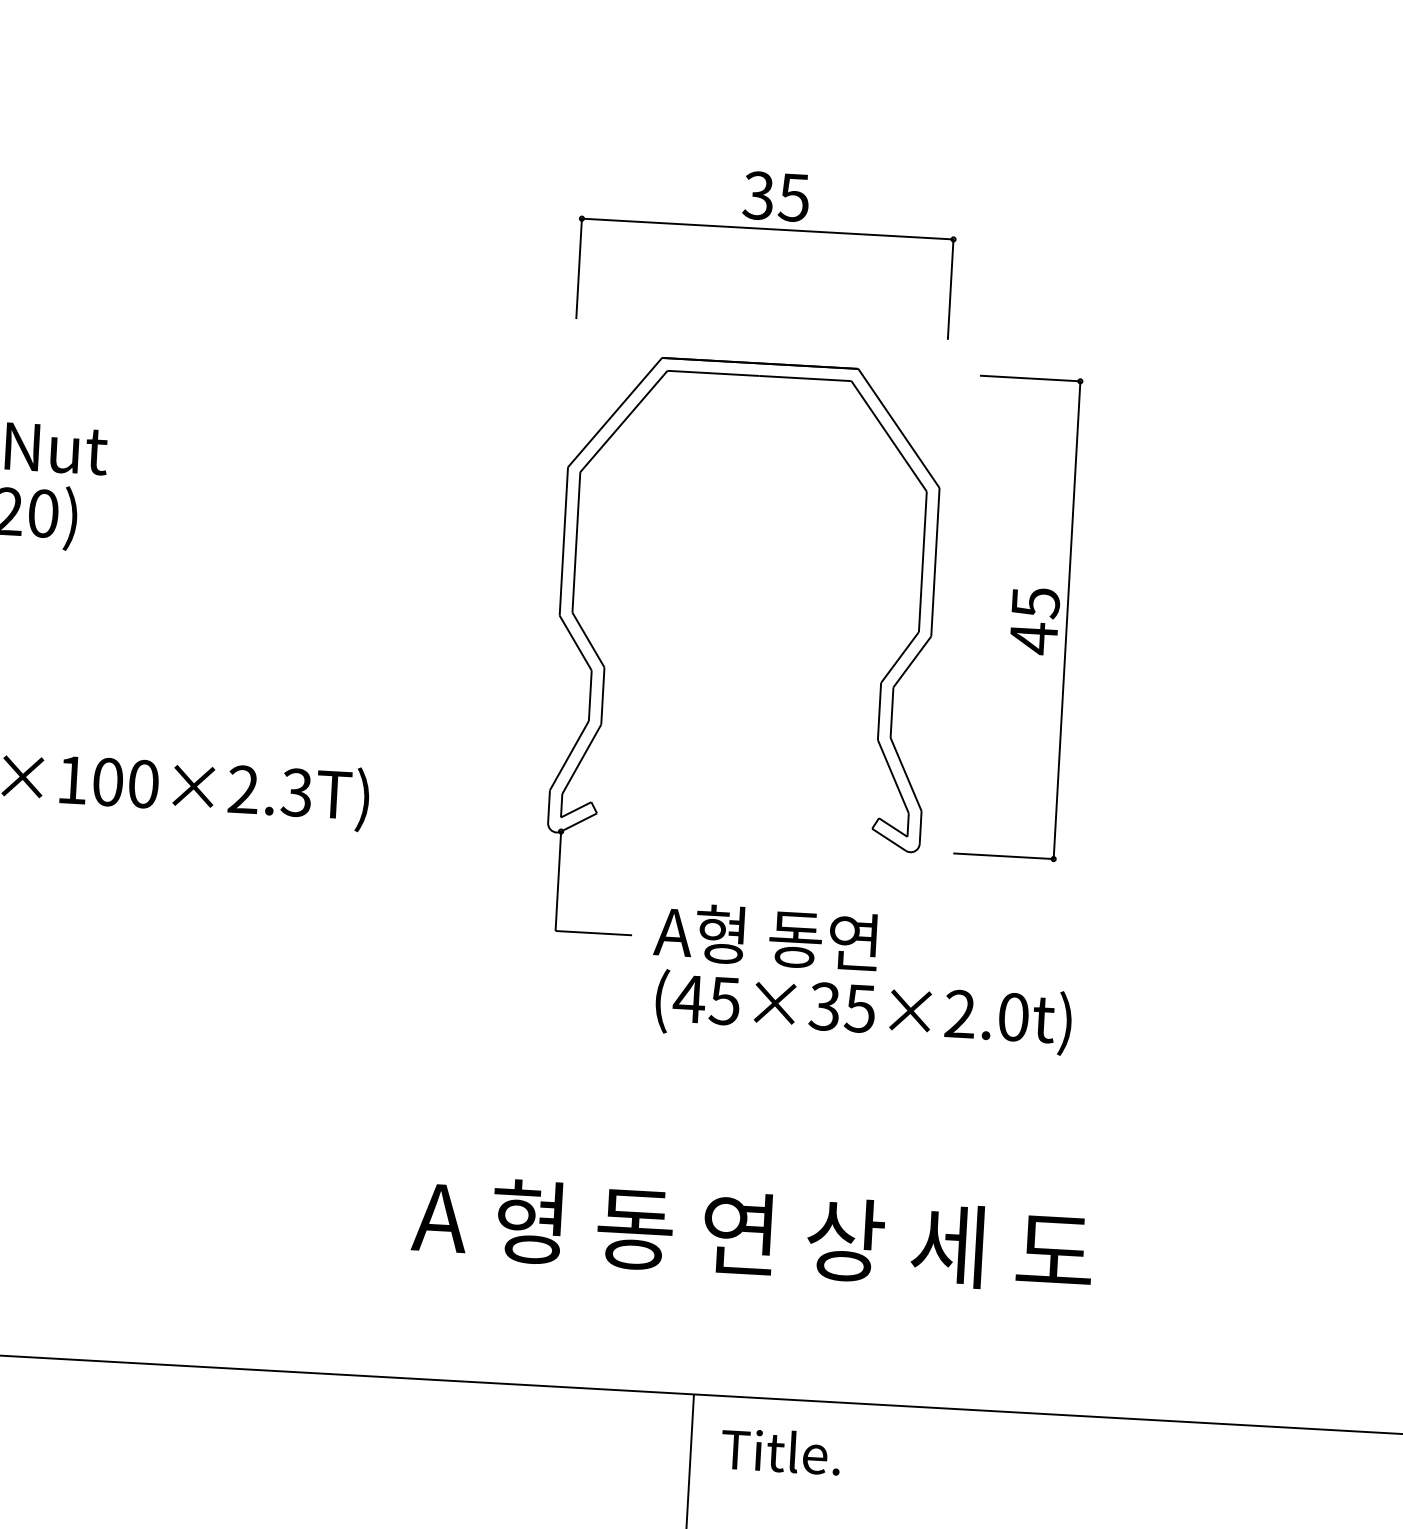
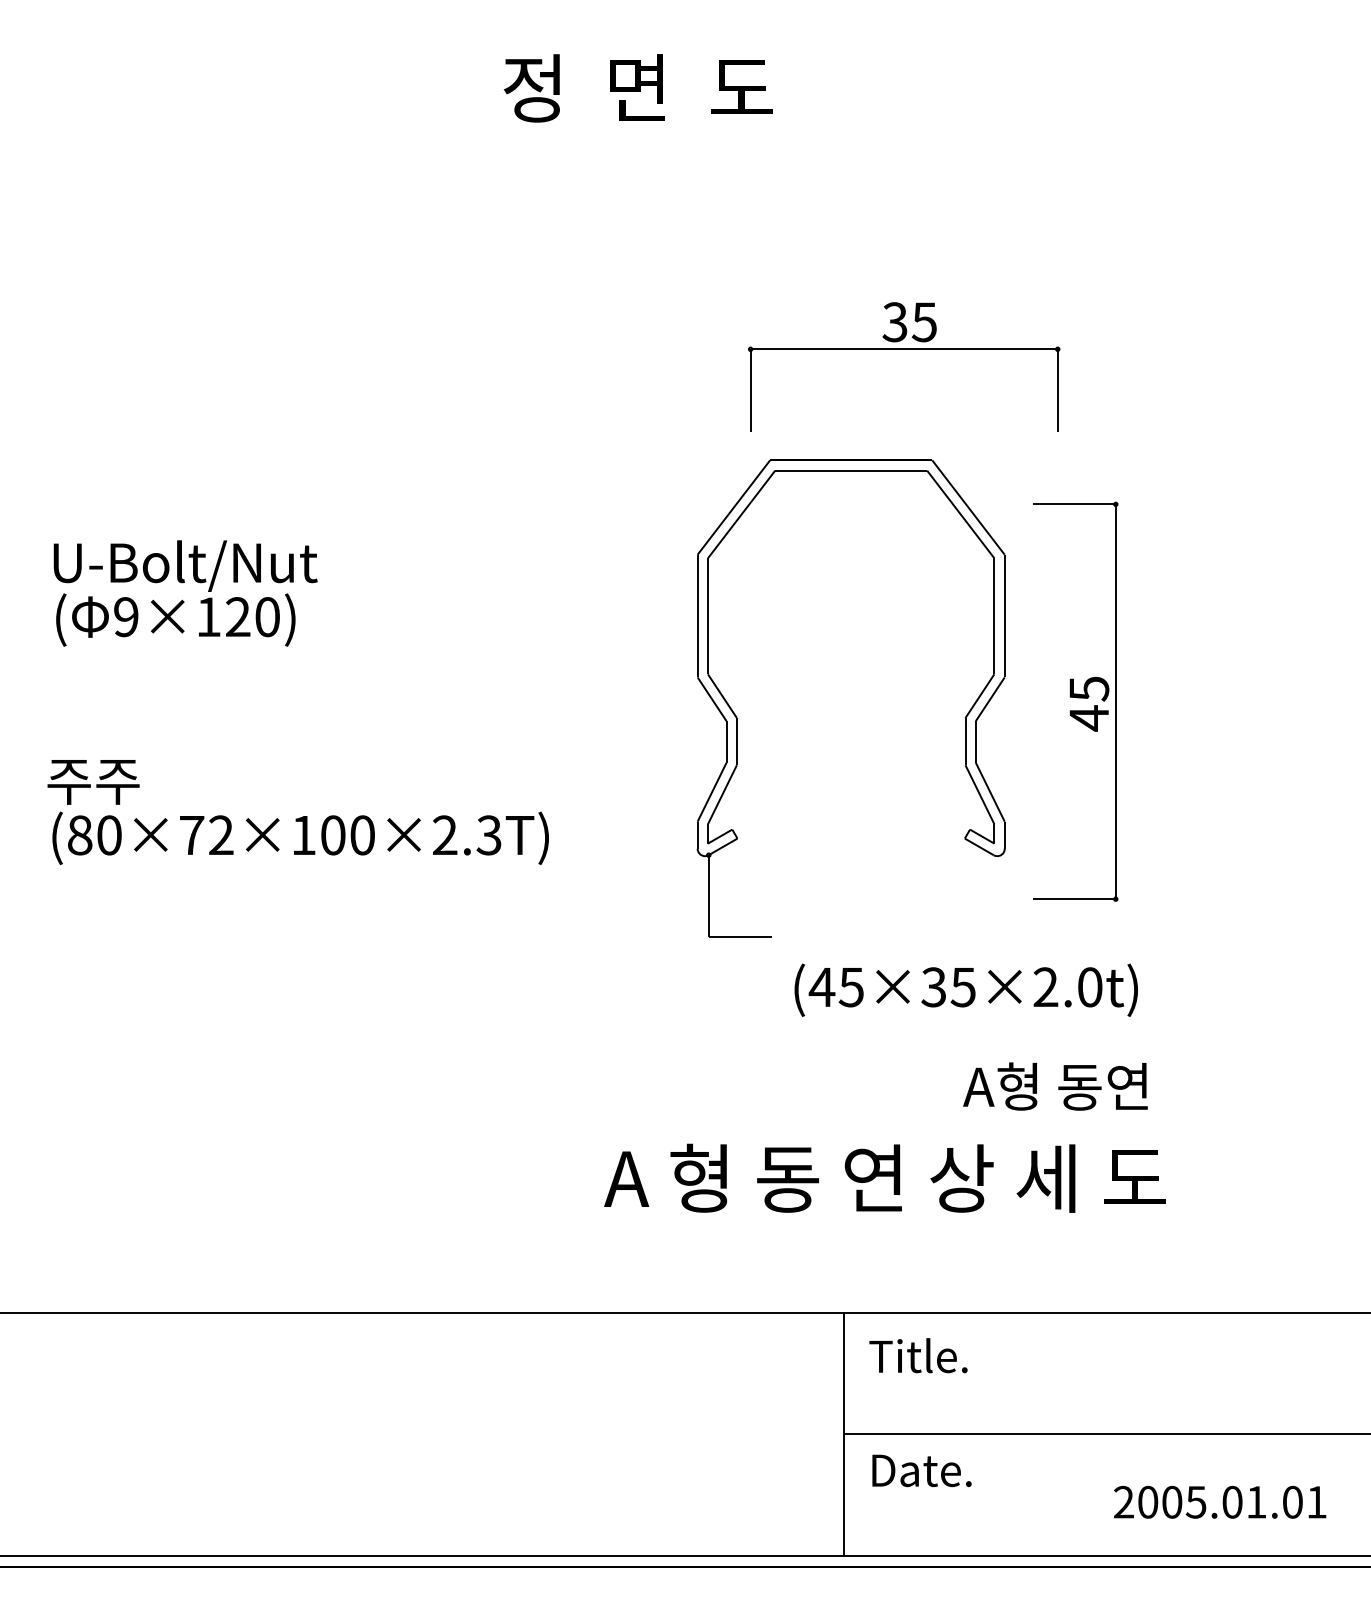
part: (768, 229) -> (904, 349), moved
part: (1018, 617) -> (1075, 701), moved
text: (766, 936) -> (1055, 1086), moved

